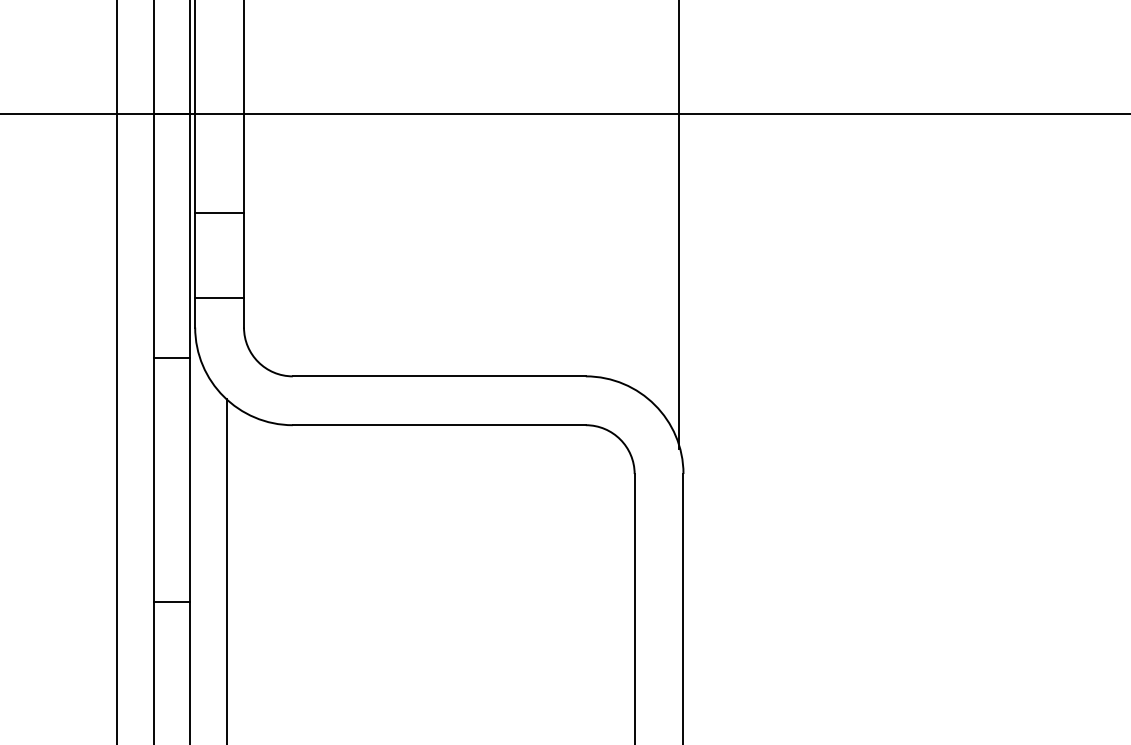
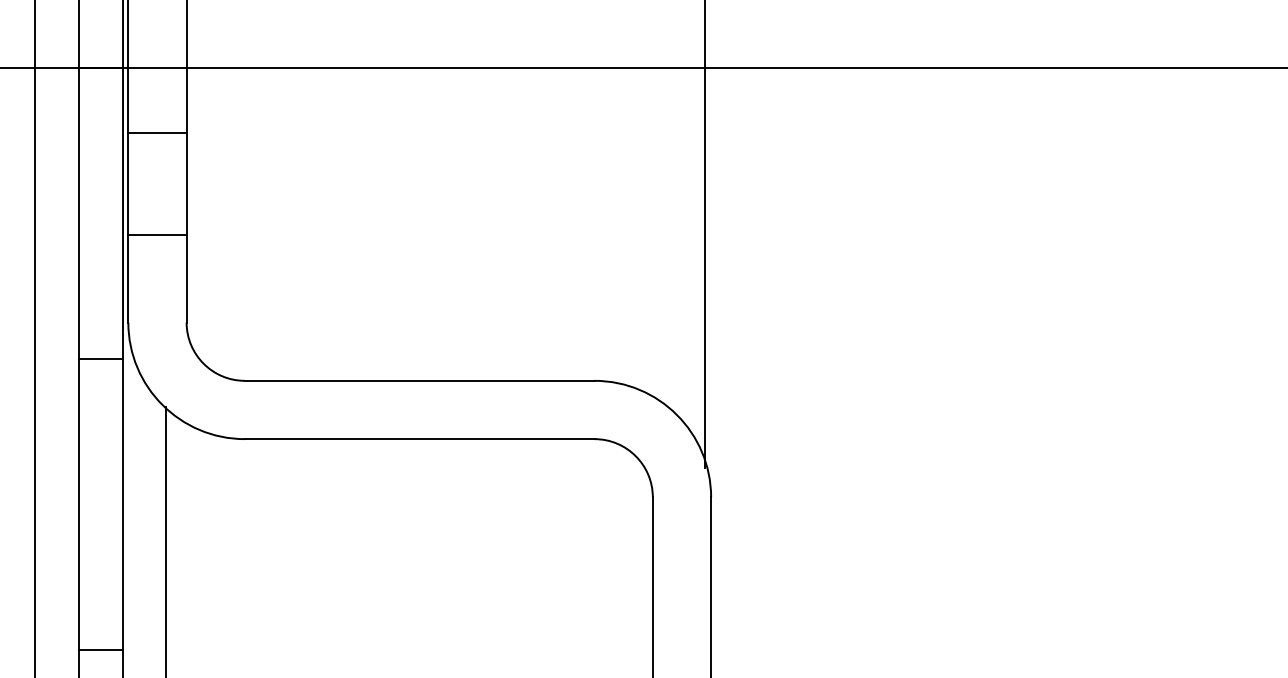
line: (219, 212) -> (157, 132), moved
line: (219, 298) -> (157, 235), moved

